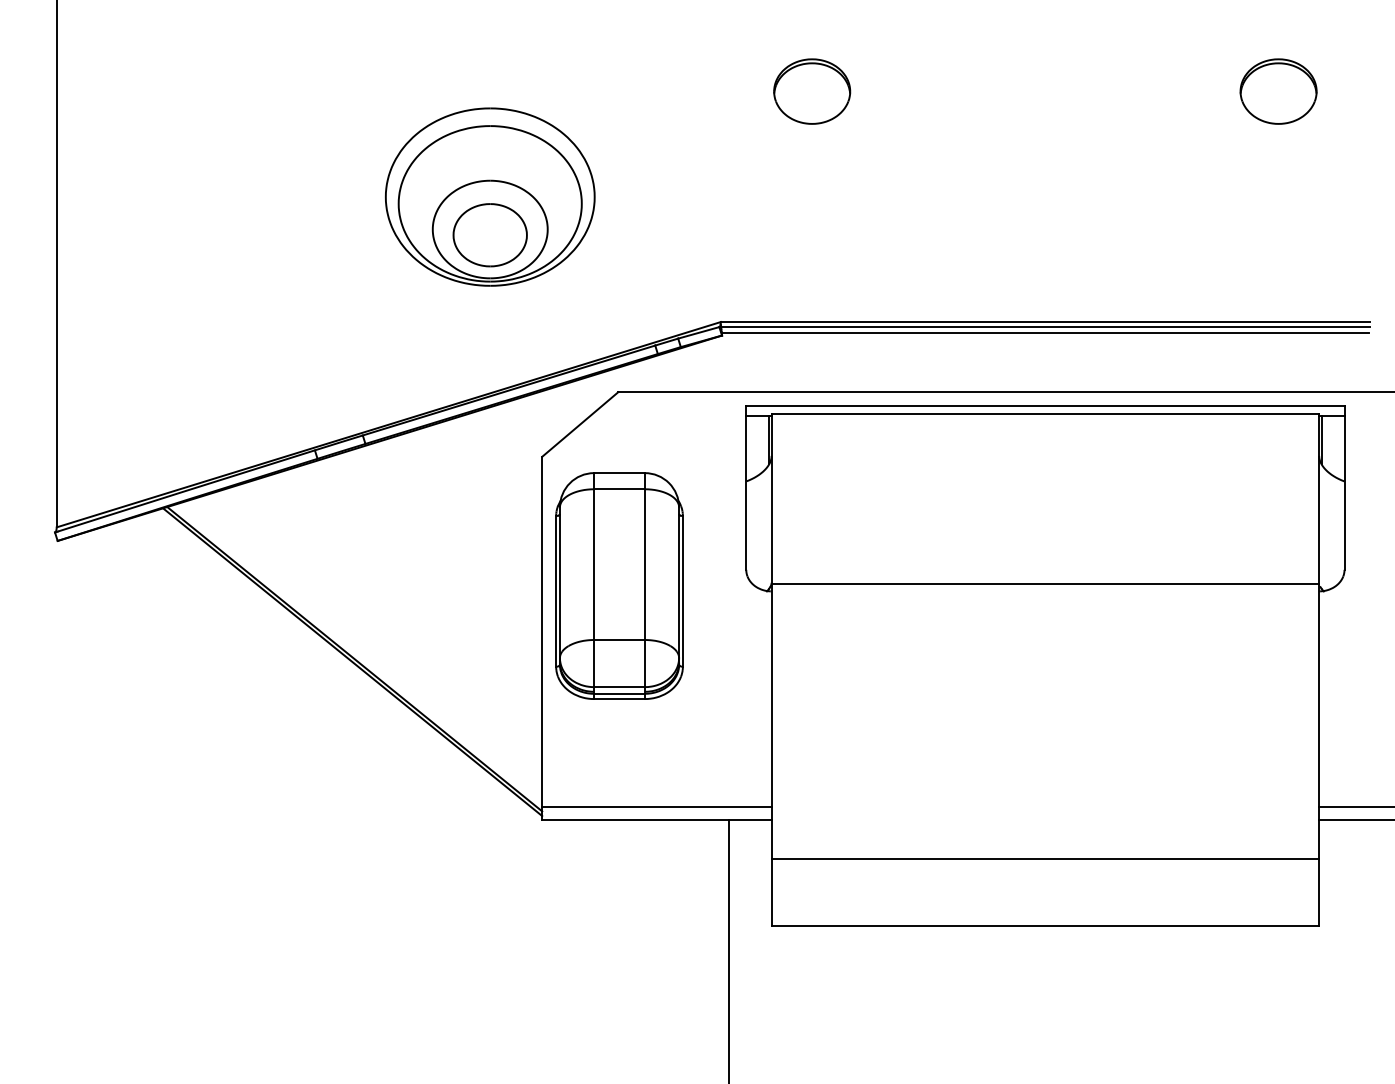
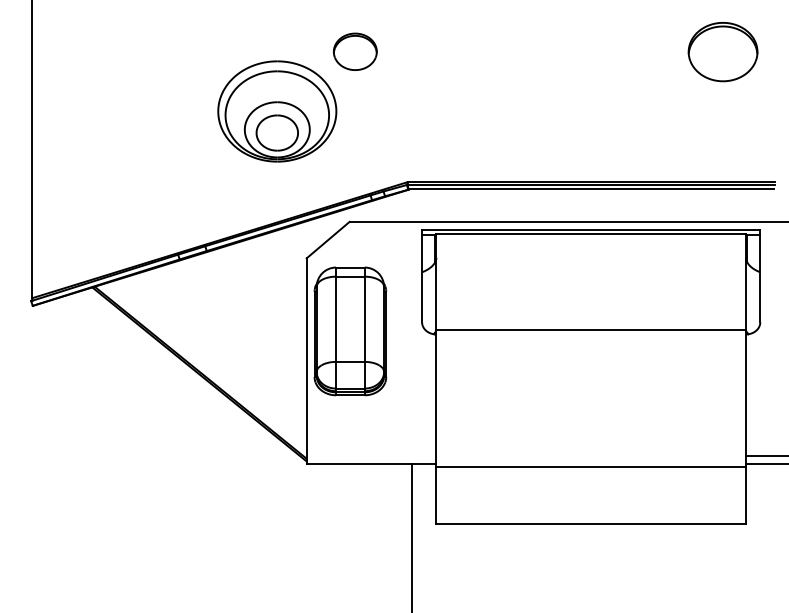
part: (812, 90) -> (355, 51), moved
part: (1277, 90) -> (722, 51), size x1.6
line: (656, 807) -> (371, 456), removed
line: (1044, 858) -> (590, 466), moved

